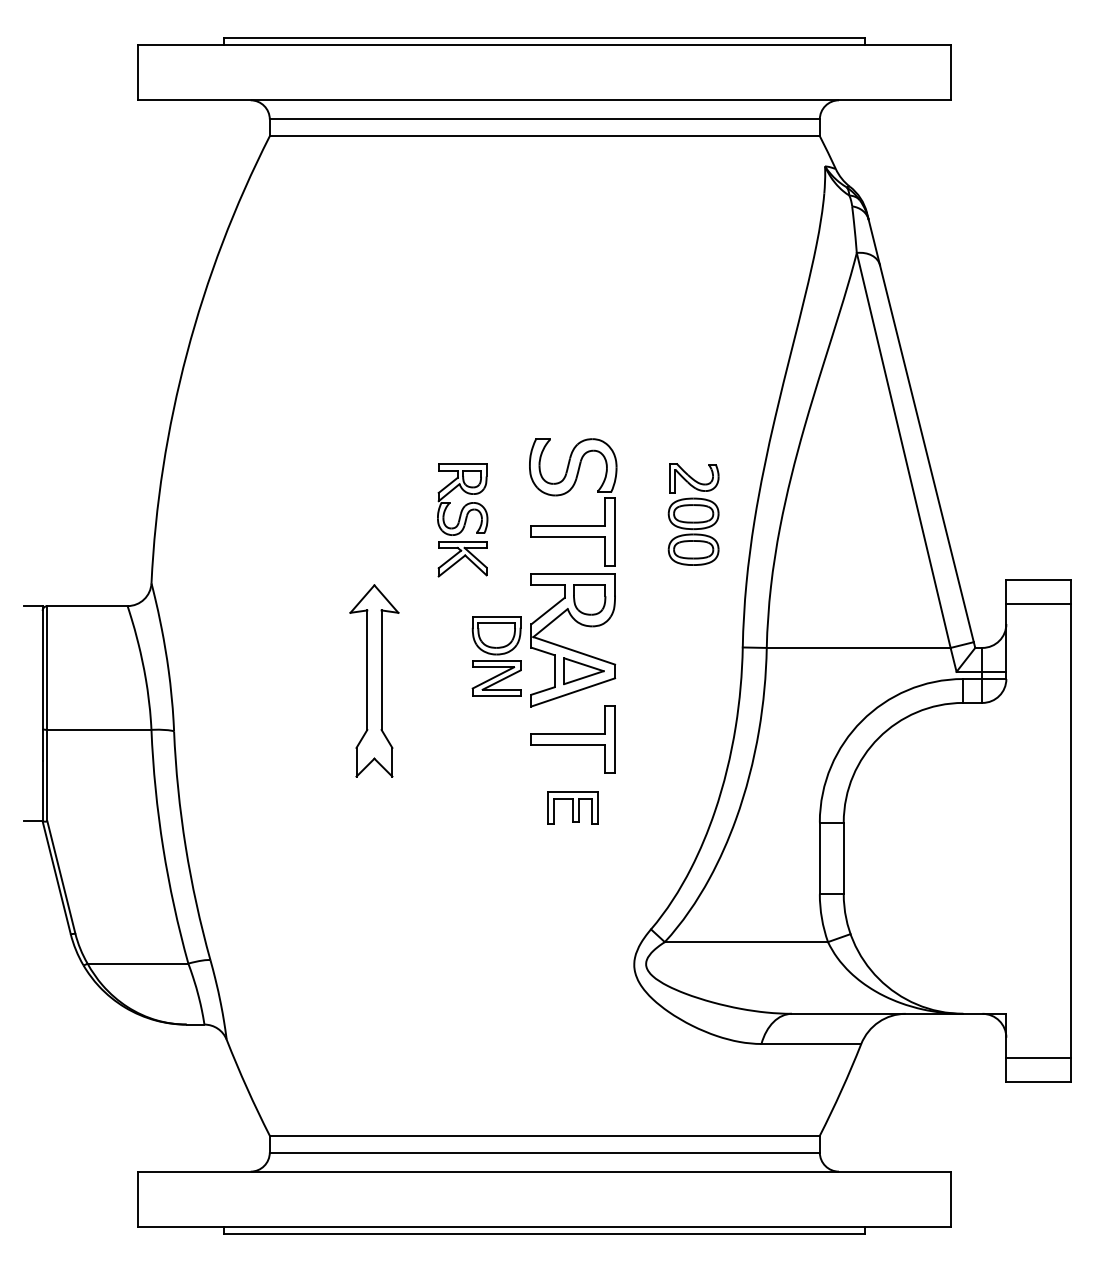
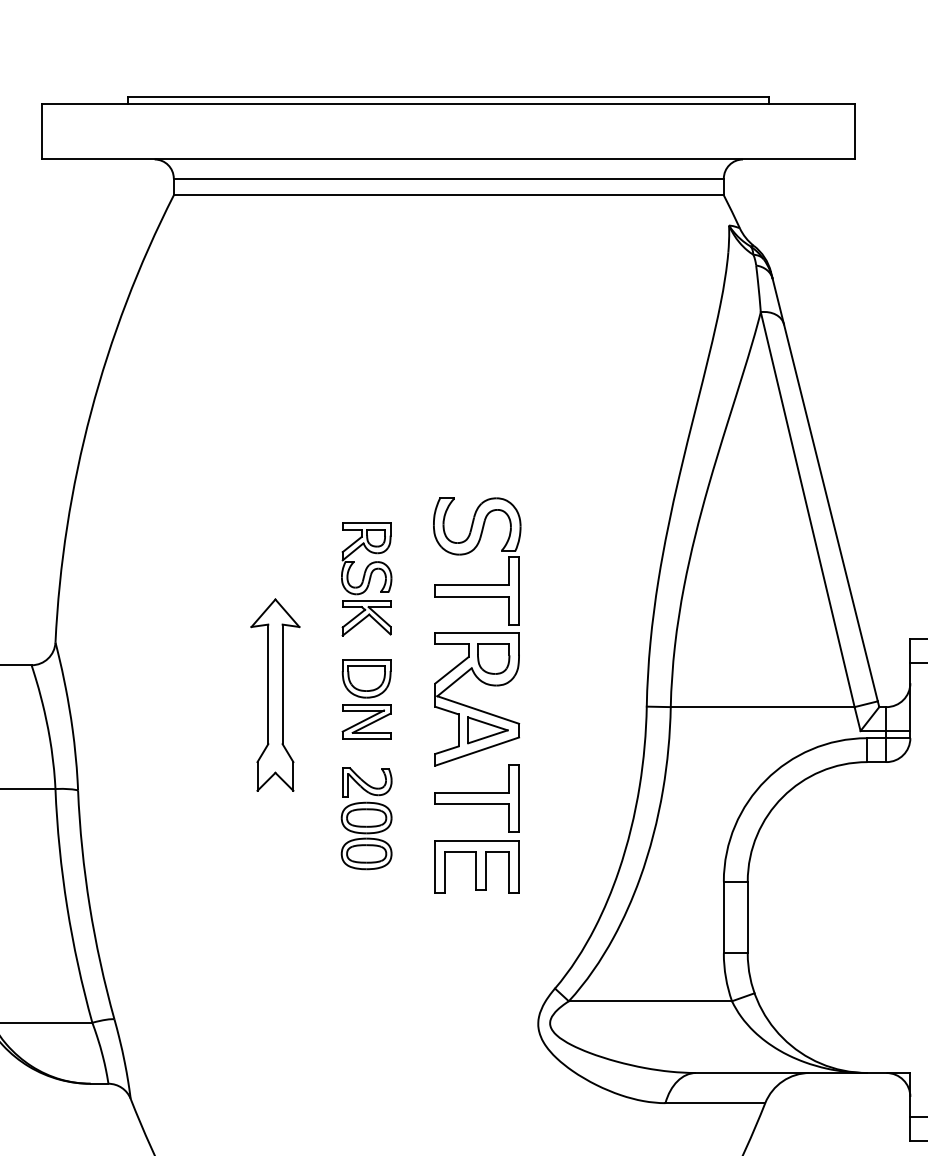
part: (693, 514) -> (366, 818), moved
part: (496, 656) -> (366, 699), moved
part: (374, 680) -> (275, 694), moved
part: (572, 807) -> (476, 866), size x1.67

